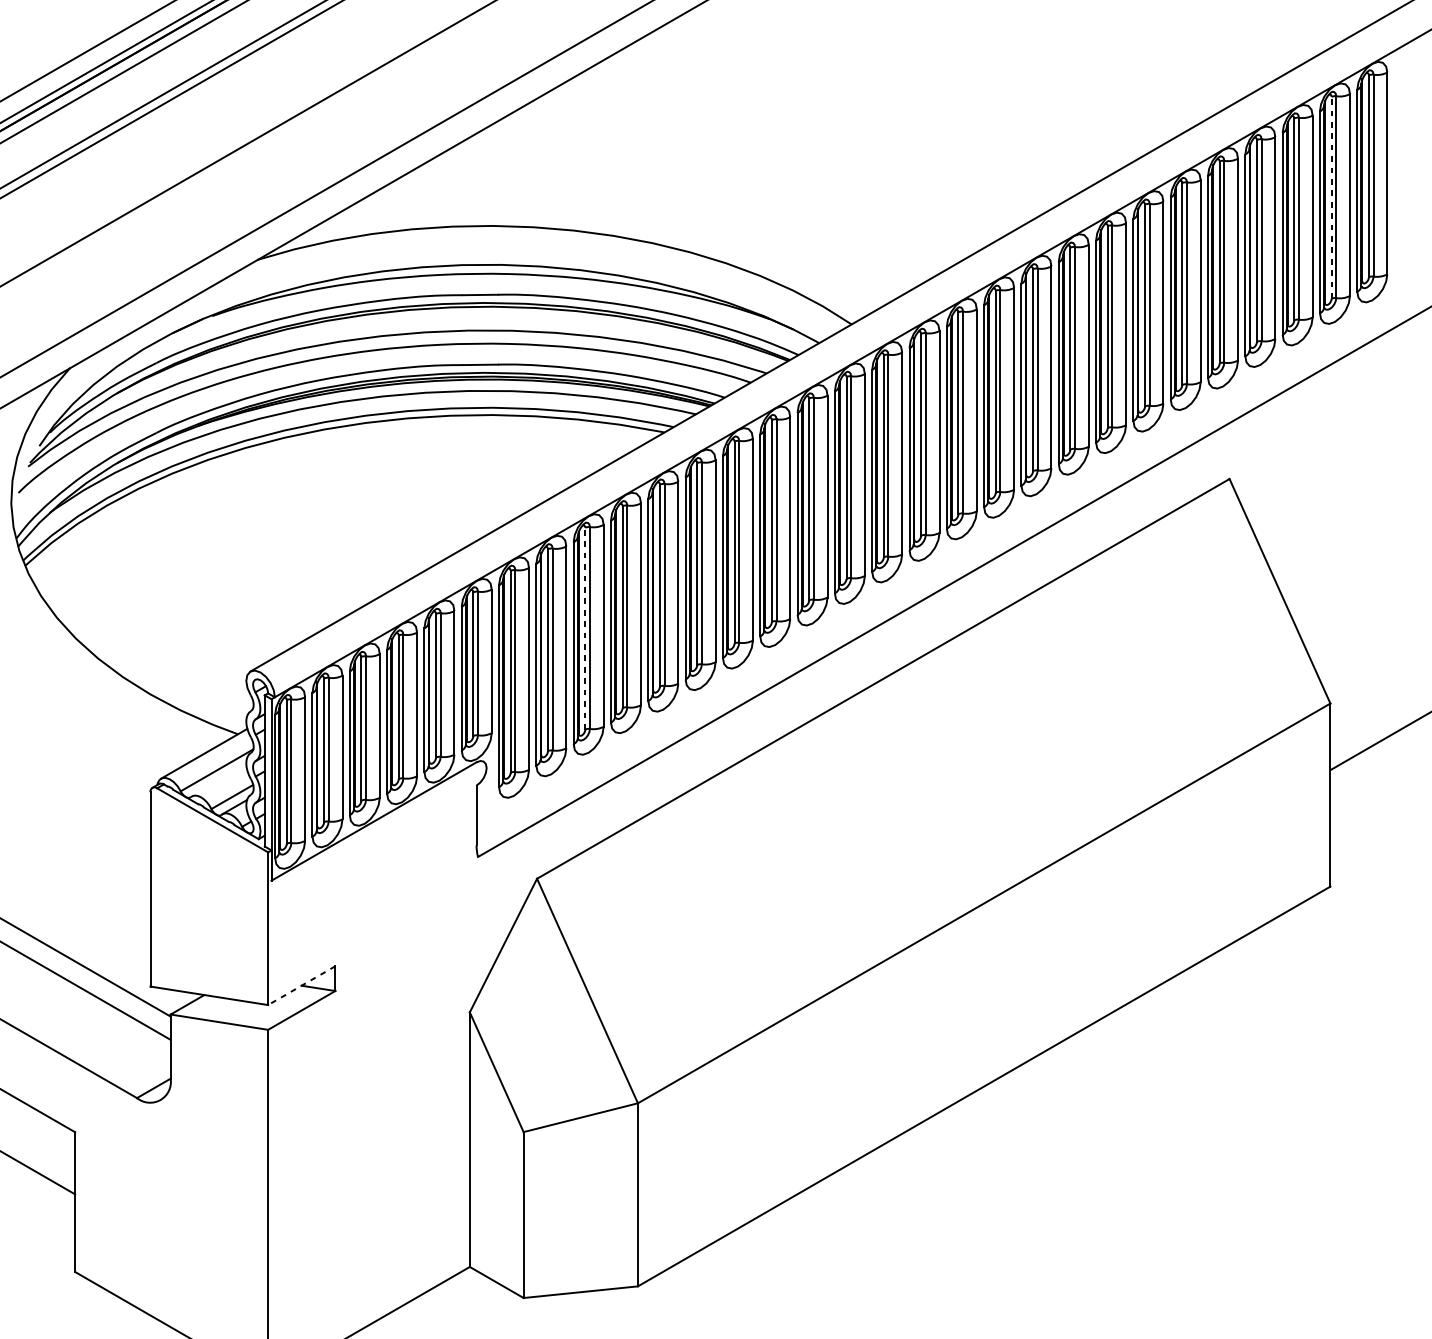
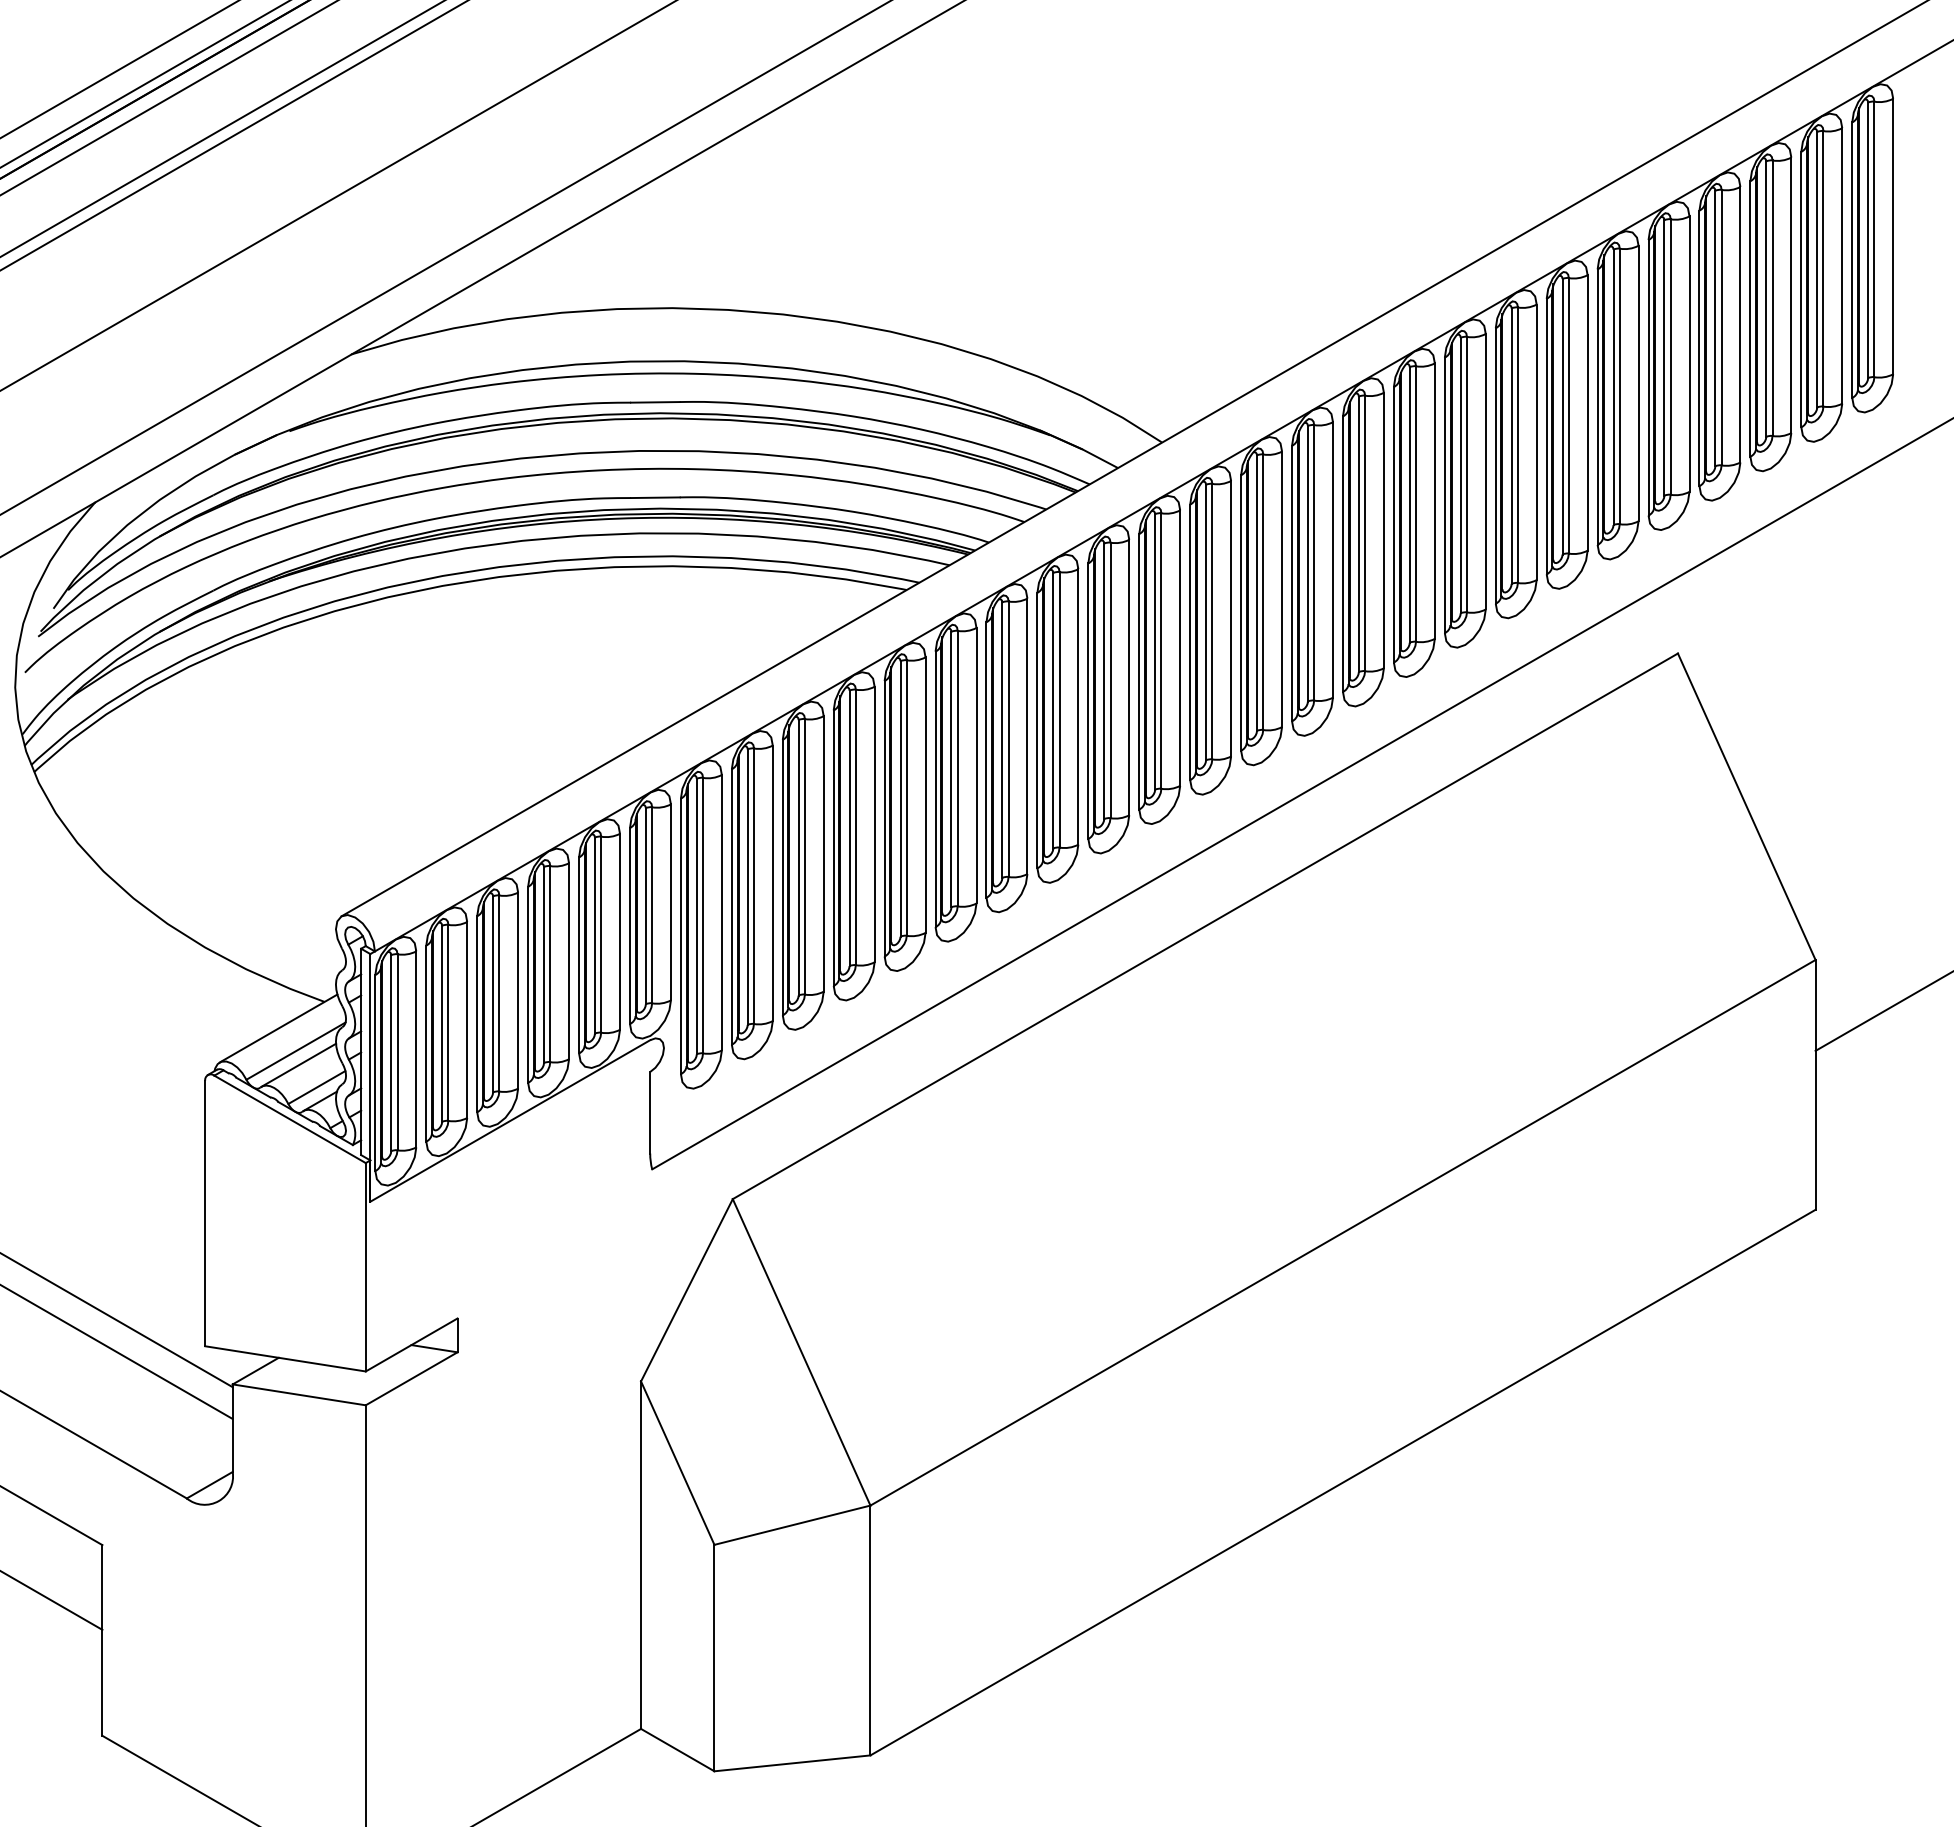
line: (1331, 197) -> (1817, 269), dashed -> solid
line: (585, 628) -> (798, 857), dashed -> solid
line: (218, 780) -> (298, 1064), added
line: (301, 985) -> (411, 1344), dashed -> solid

